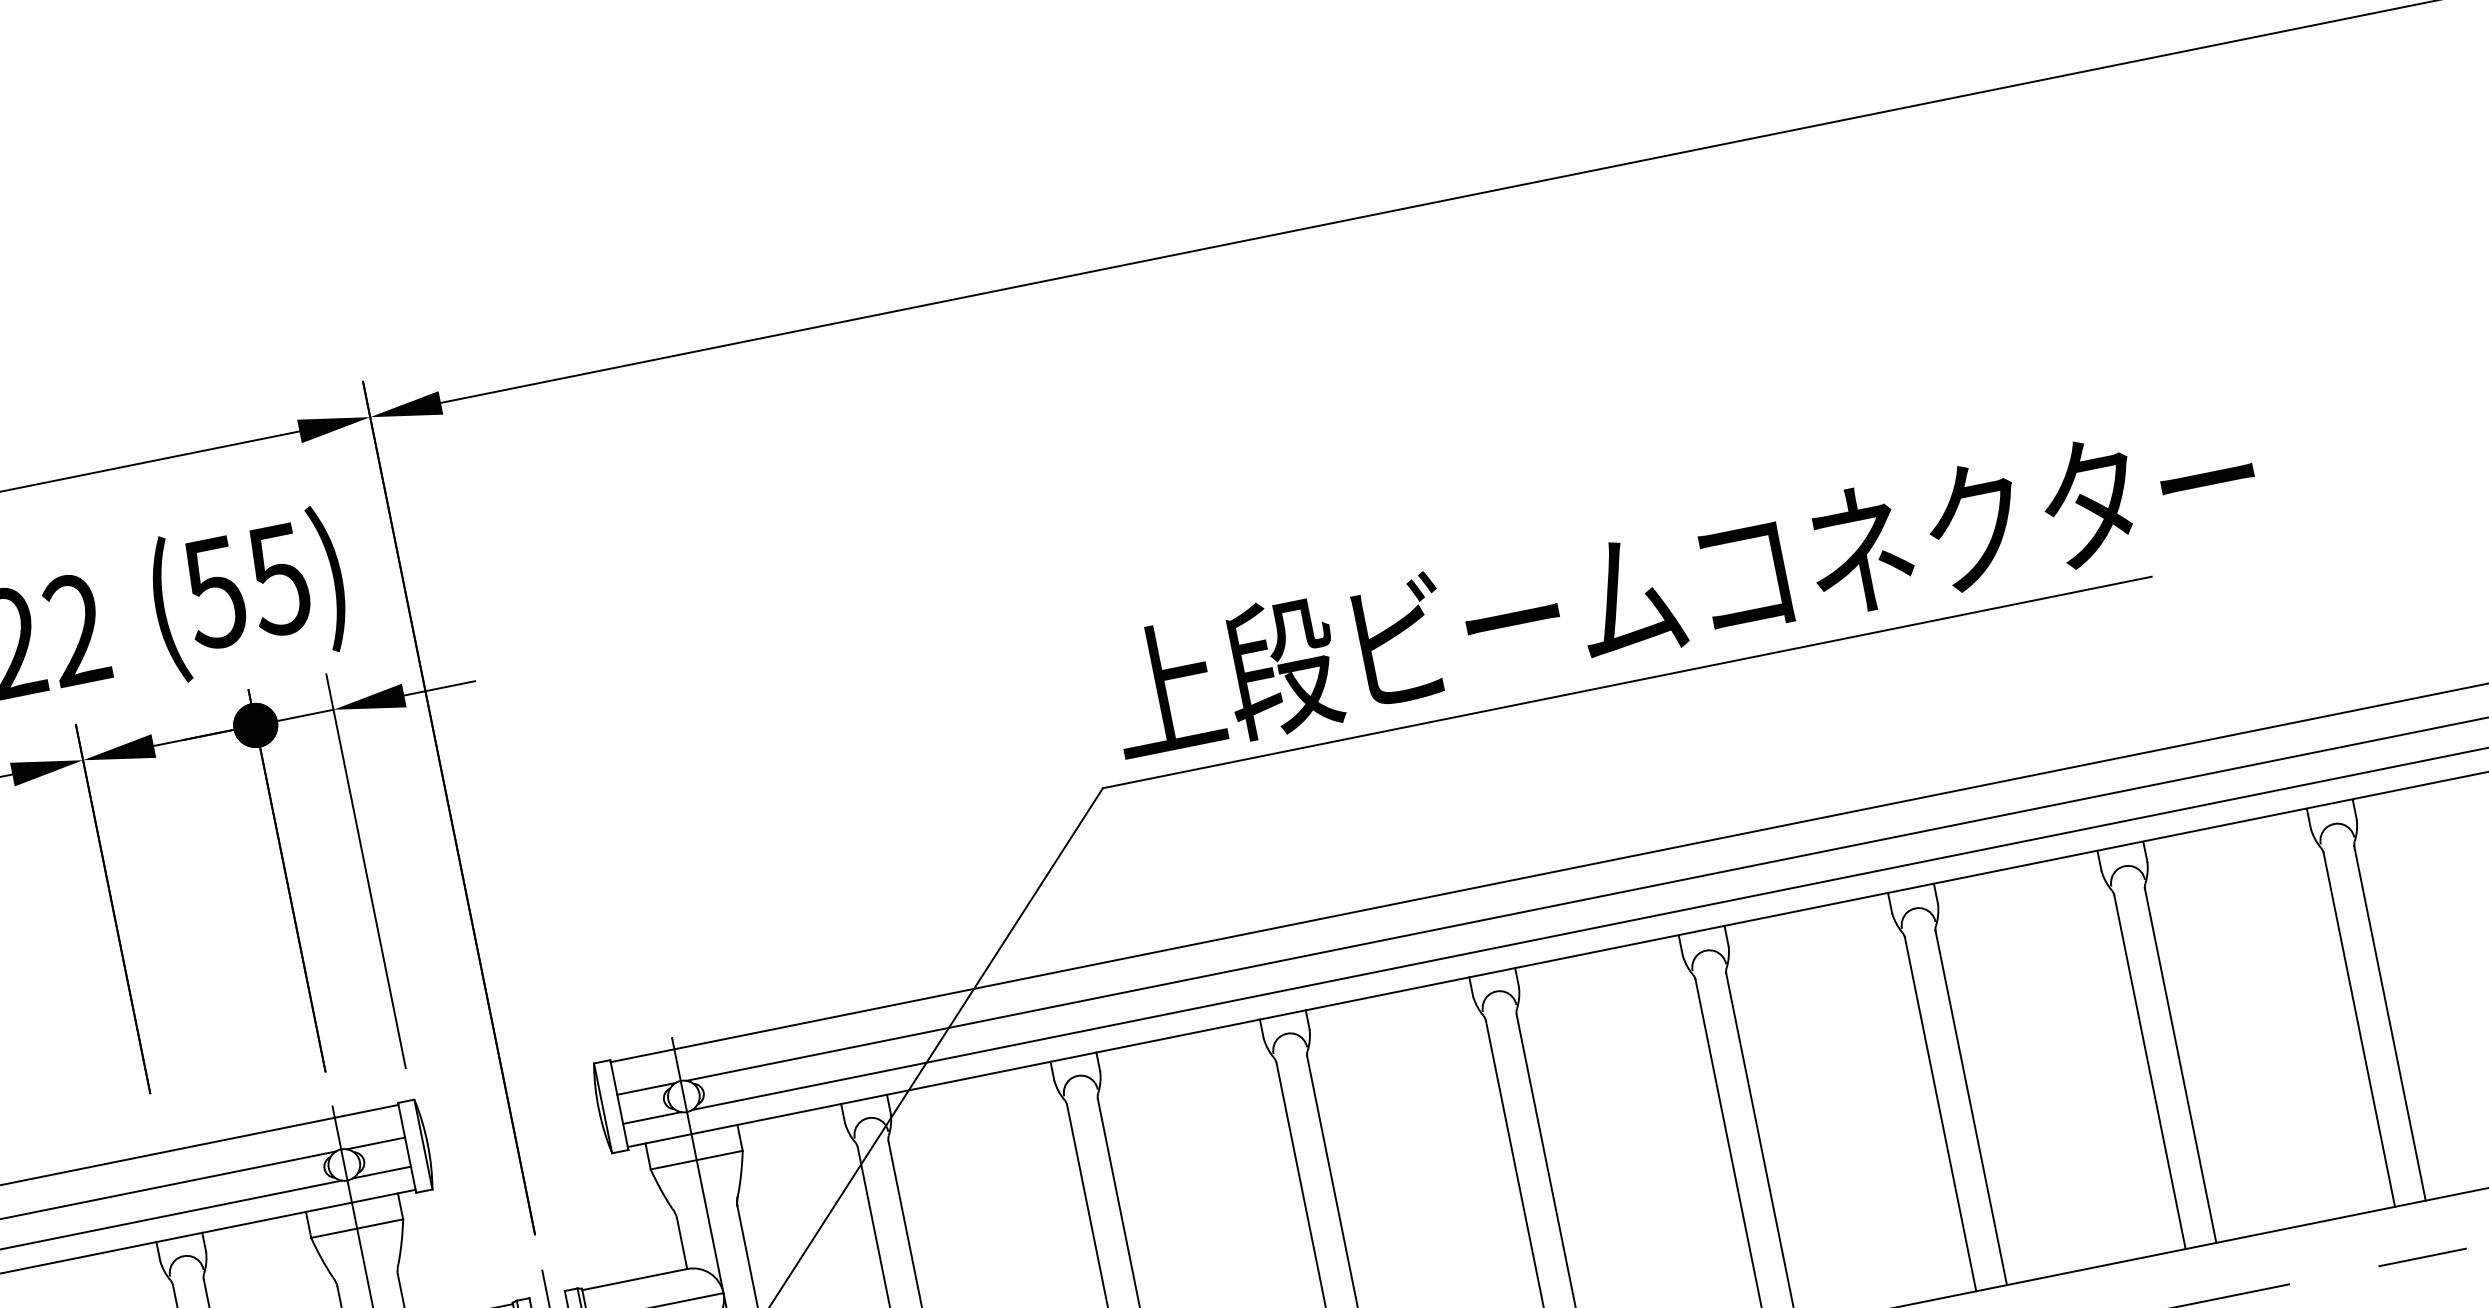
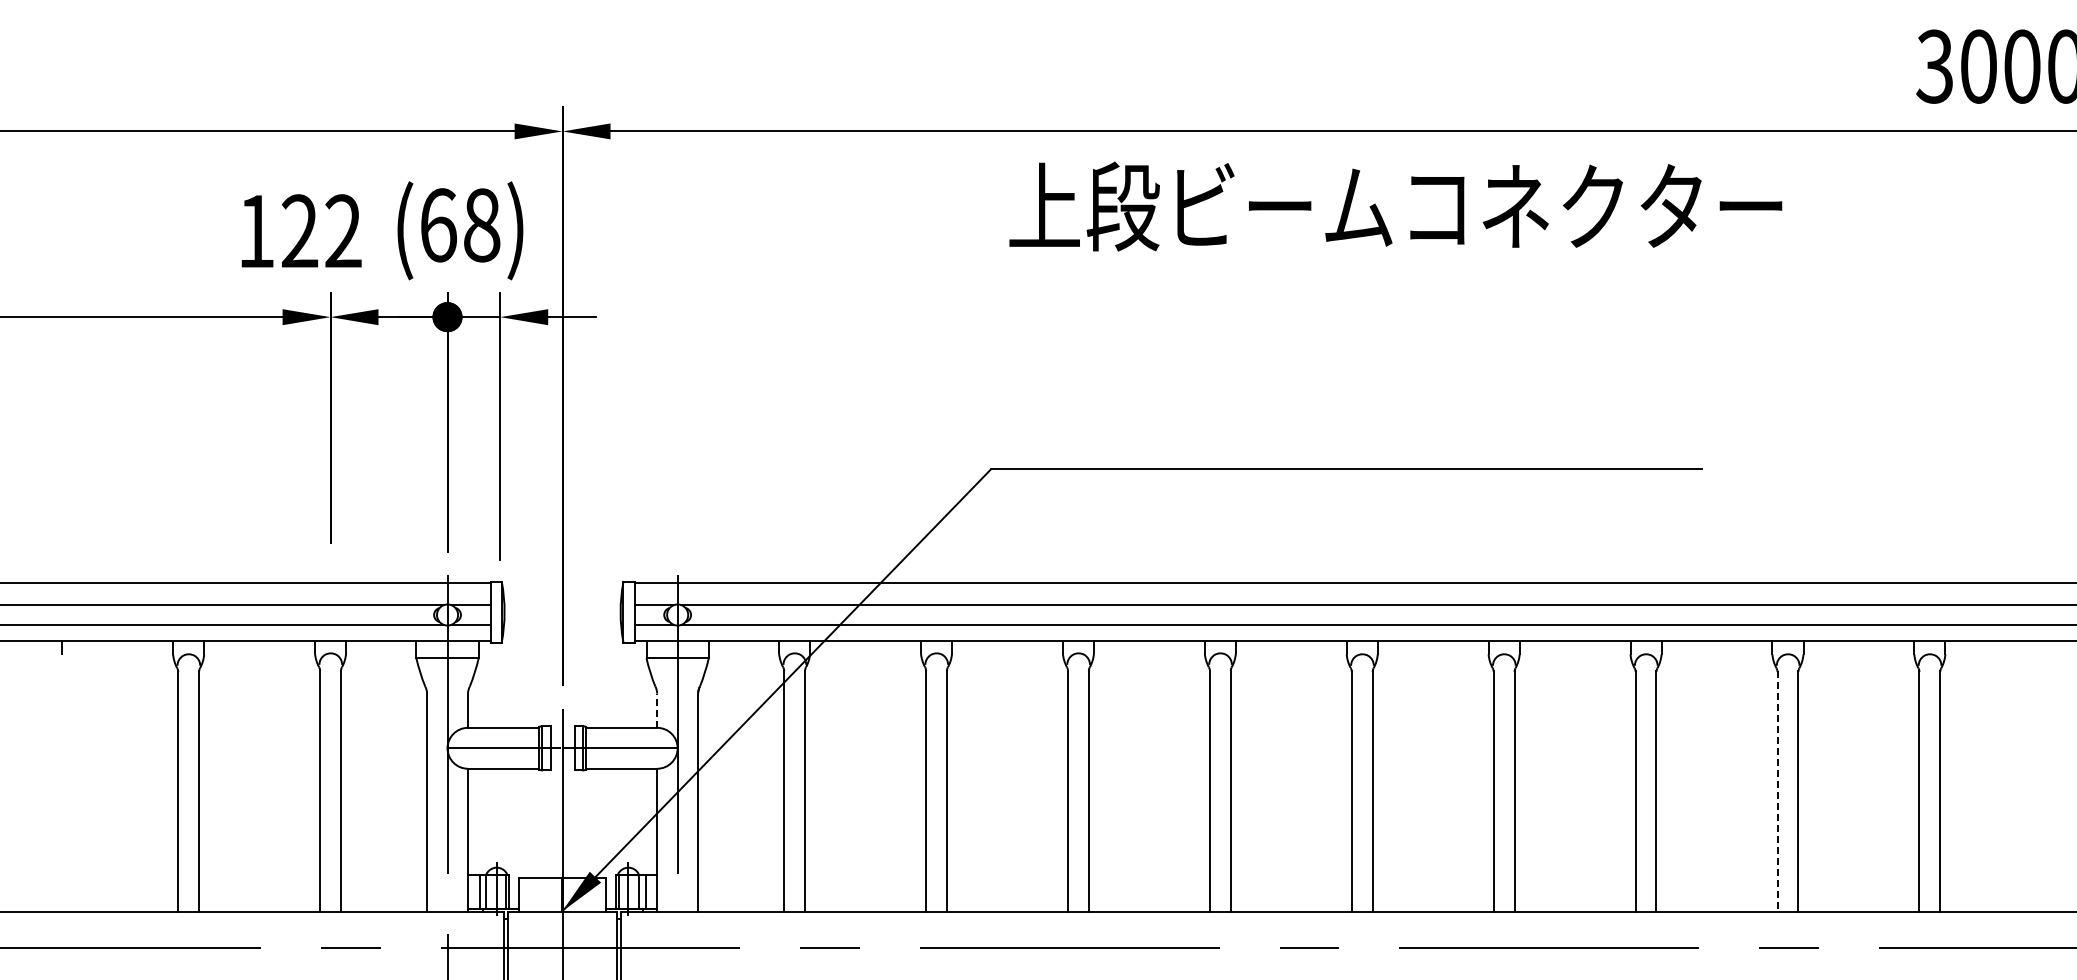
text: (1683, 585) -> (1395, 206), moved
text: (246, 586) -> (459, 225), (55) -> (68)
line: (2359, 1029) -> (1777, 791), solid -> dashed
line: (682, 1243) -> (657, 710), solid -> dashed

